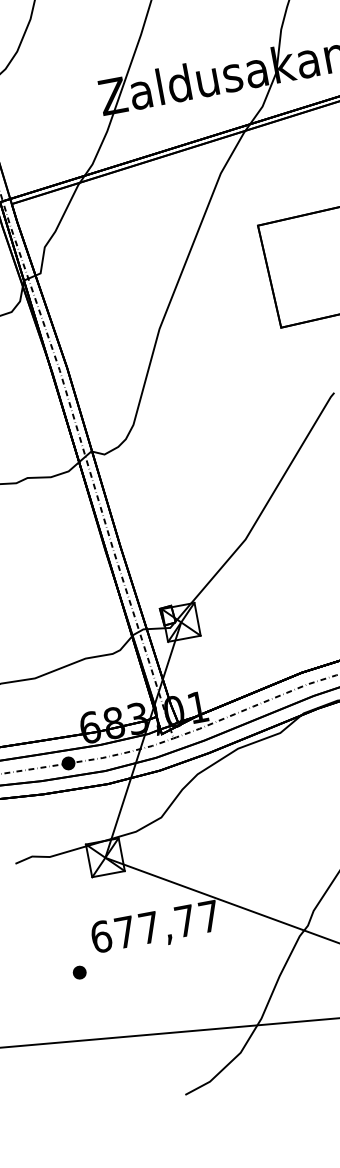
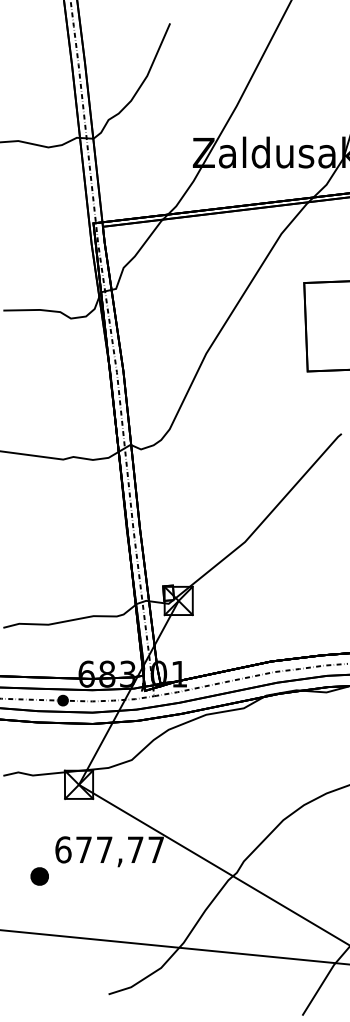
part: (79, 971) -> (39, 875), size x1.6

